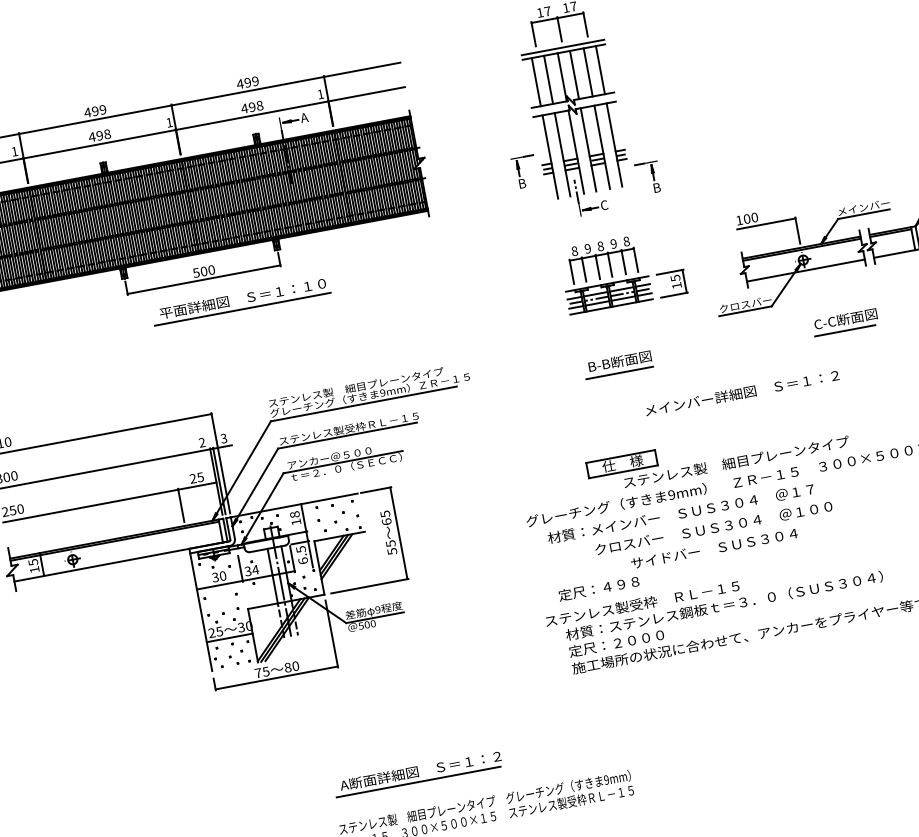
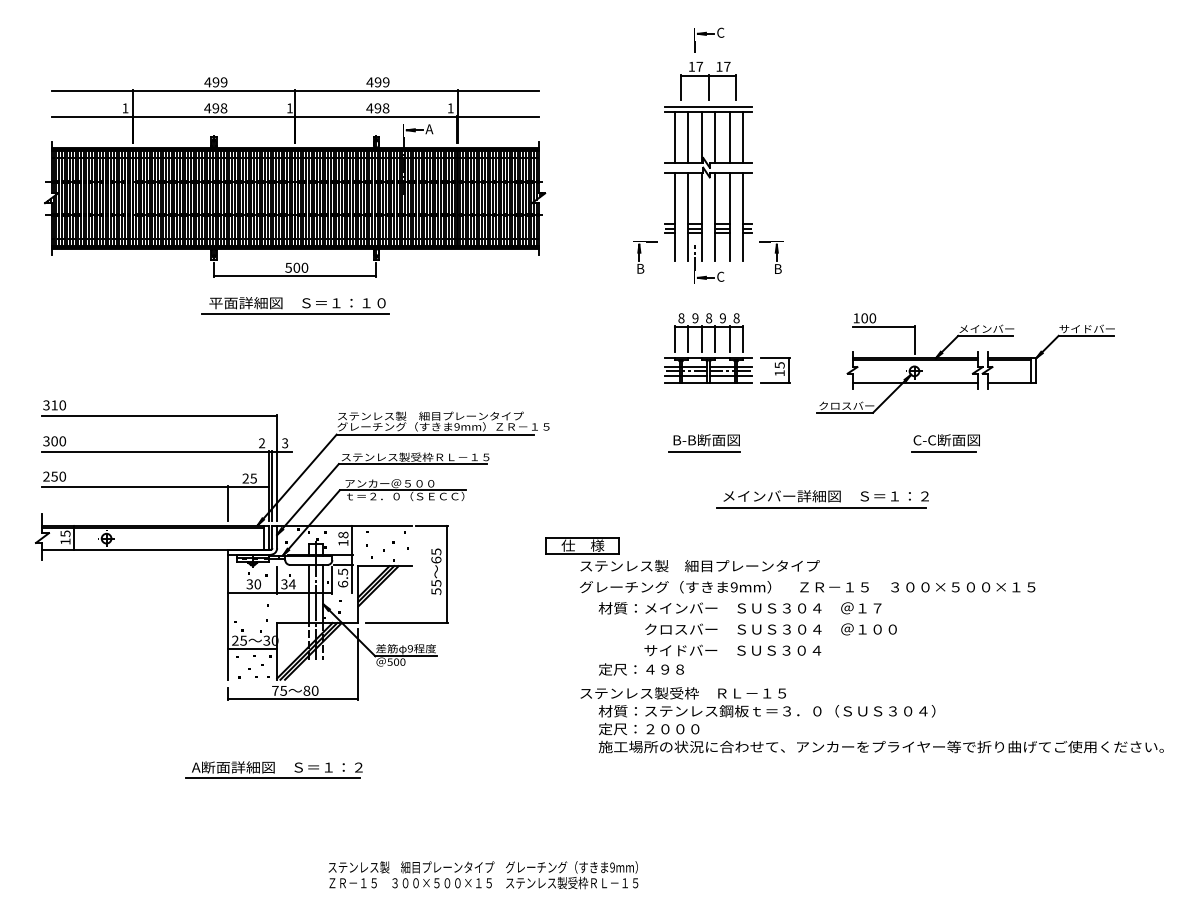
part: (524, 172) -> (645, 257), moved
part: (248, 300) -> (302, 306), moved
line: (739, 405) -> (821, 508), added
part: (723, 459) -> (687, 560), moved
text: (714, 548) -> (732, 650), moved
part: (417, 773) -> (273, 769), moved

